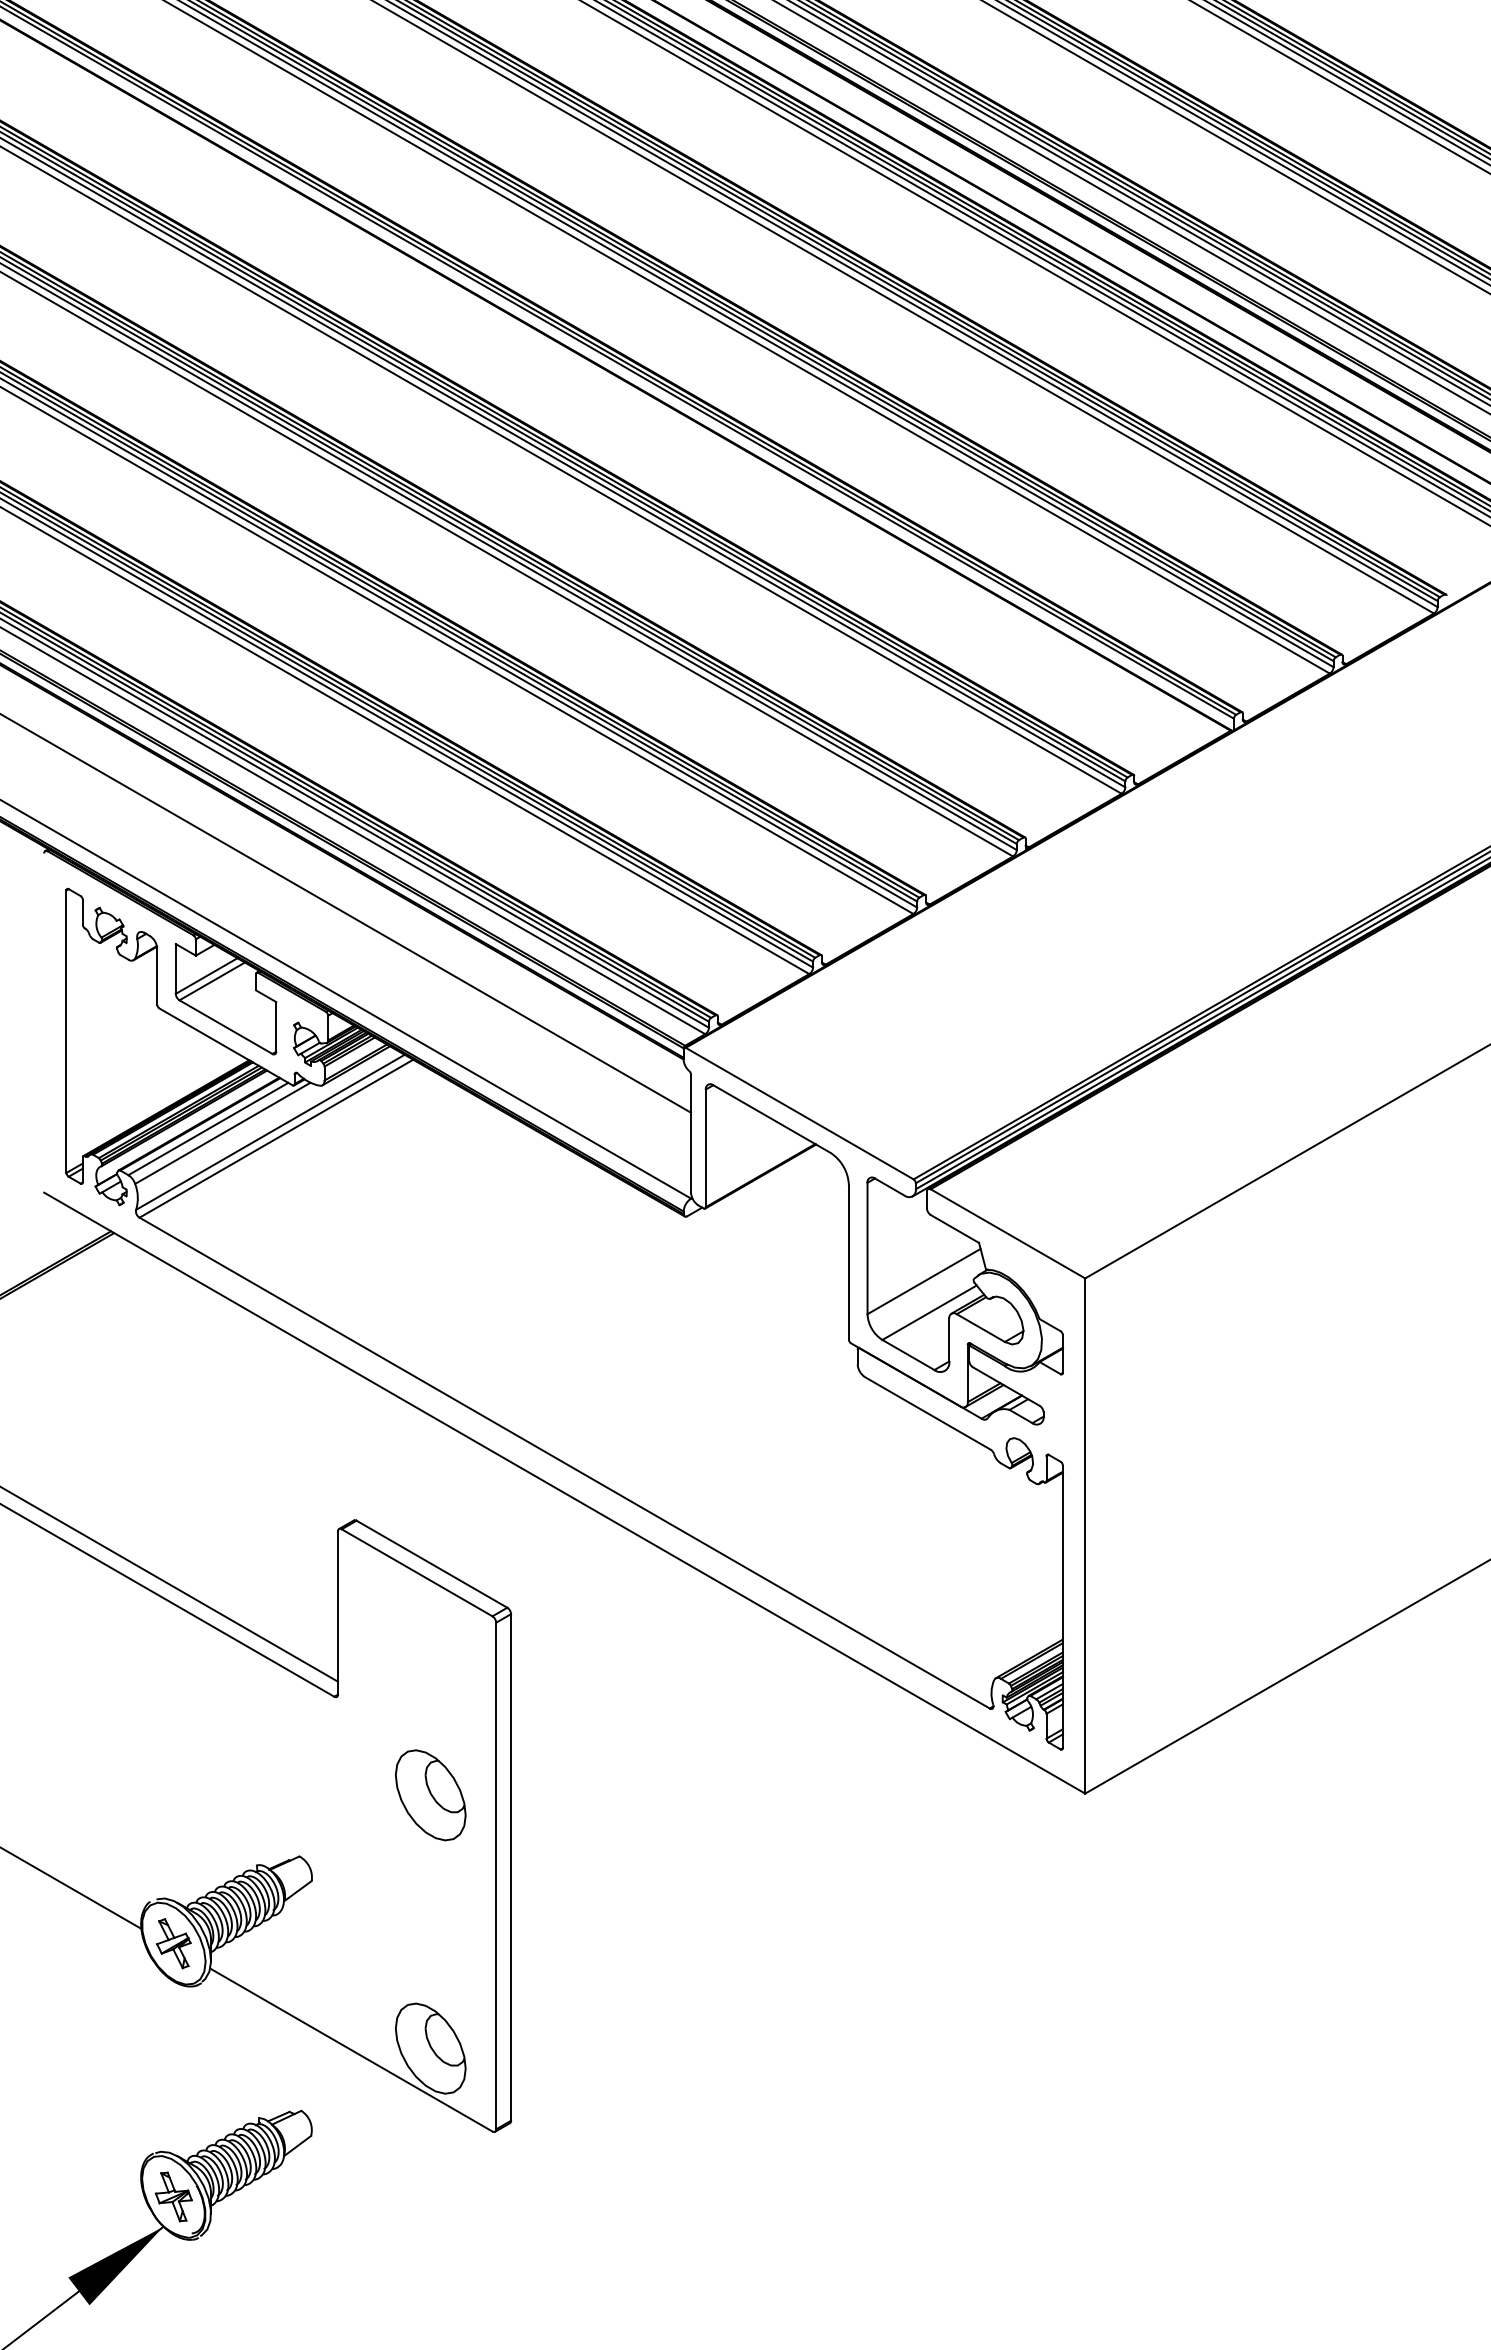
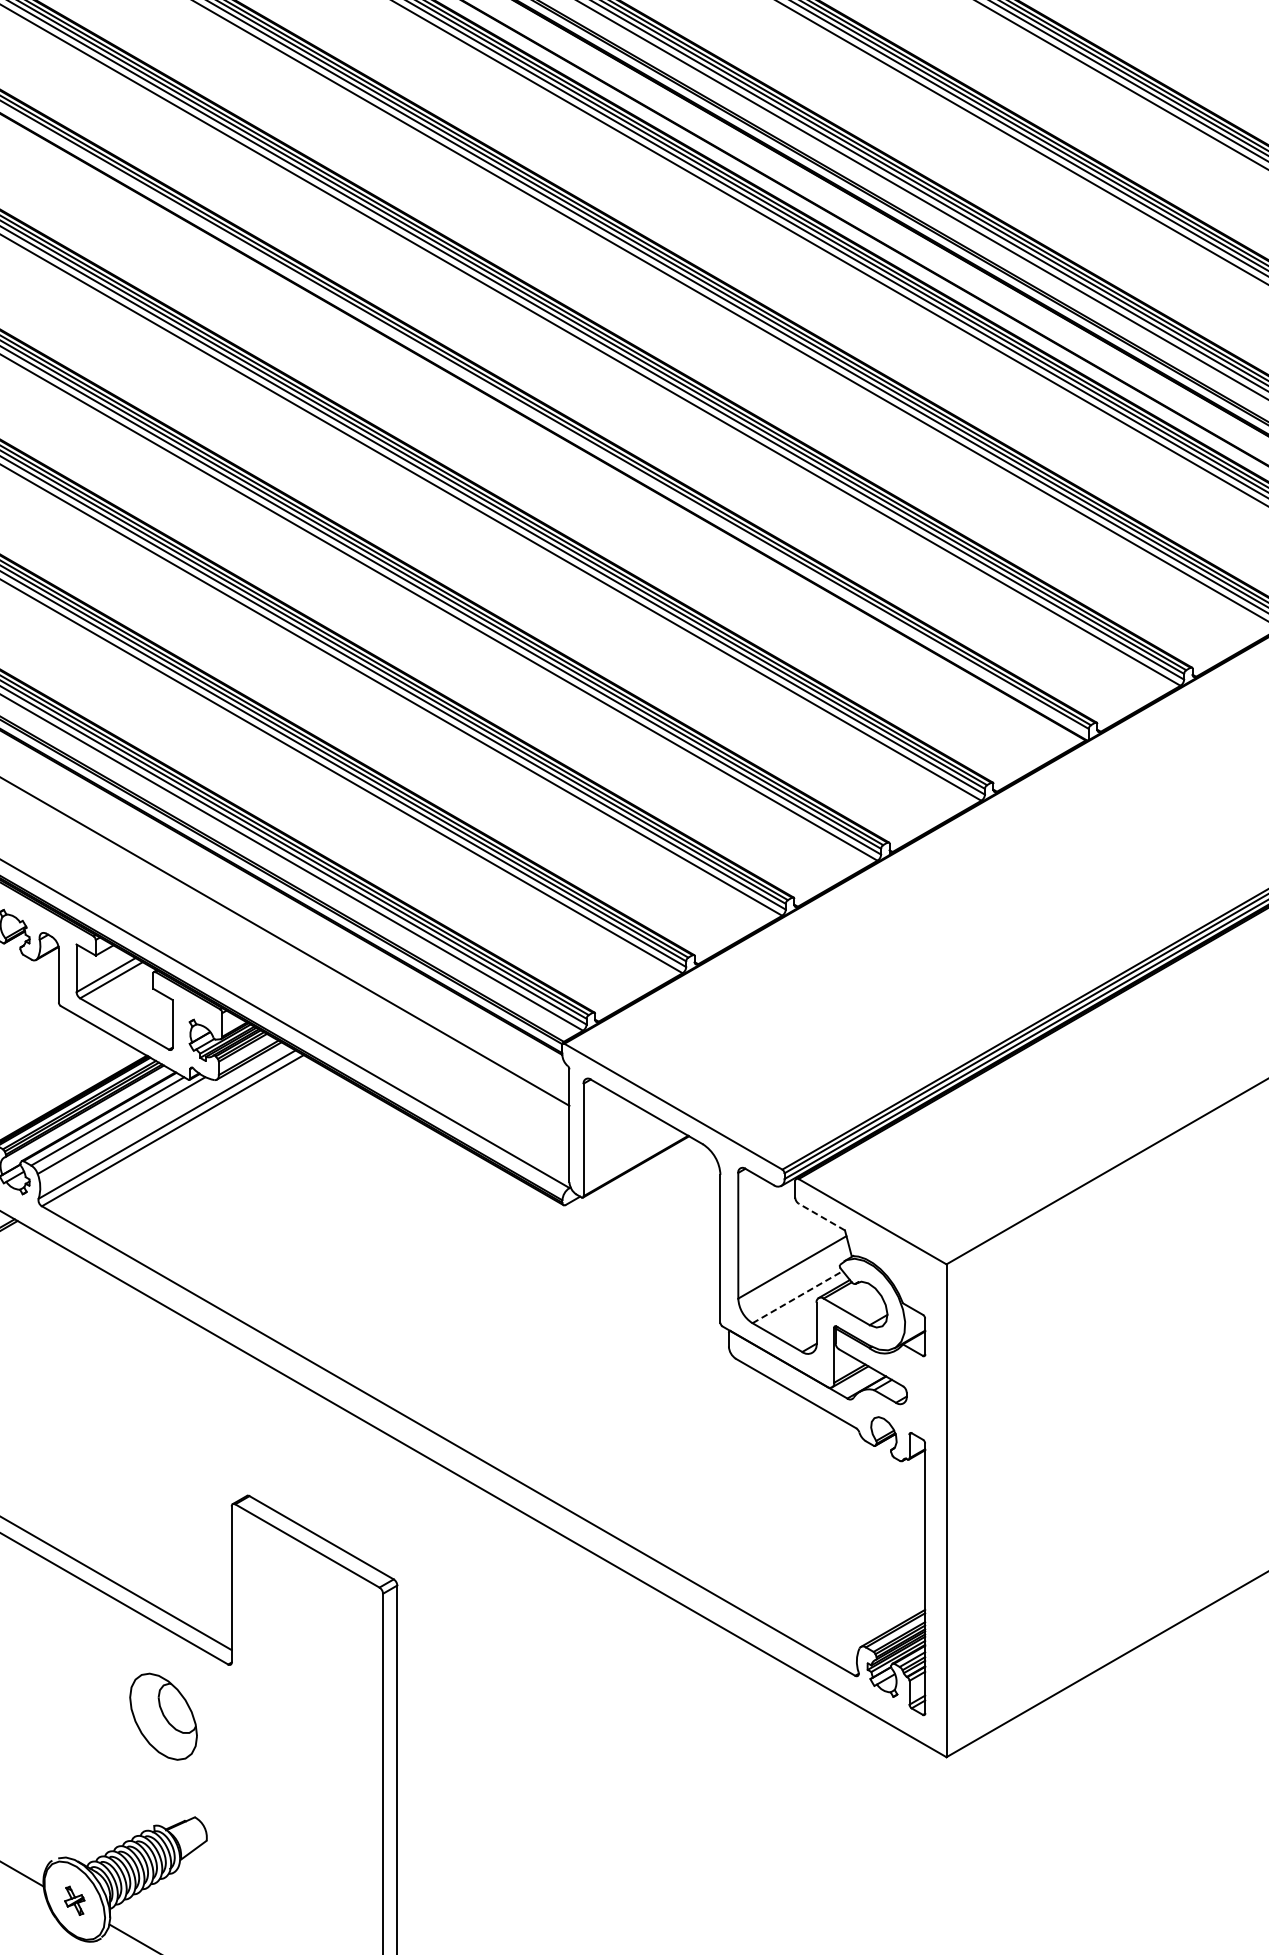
line: (954, 1228) -> (821, 1216), solid -> dashed
line: (930, 1312) -> (798, 1296), solid -> dashed
part: (430, 1795) -> (163, 1716), moved
part: (173, 1943) -> (74, 1900), size x0.6

